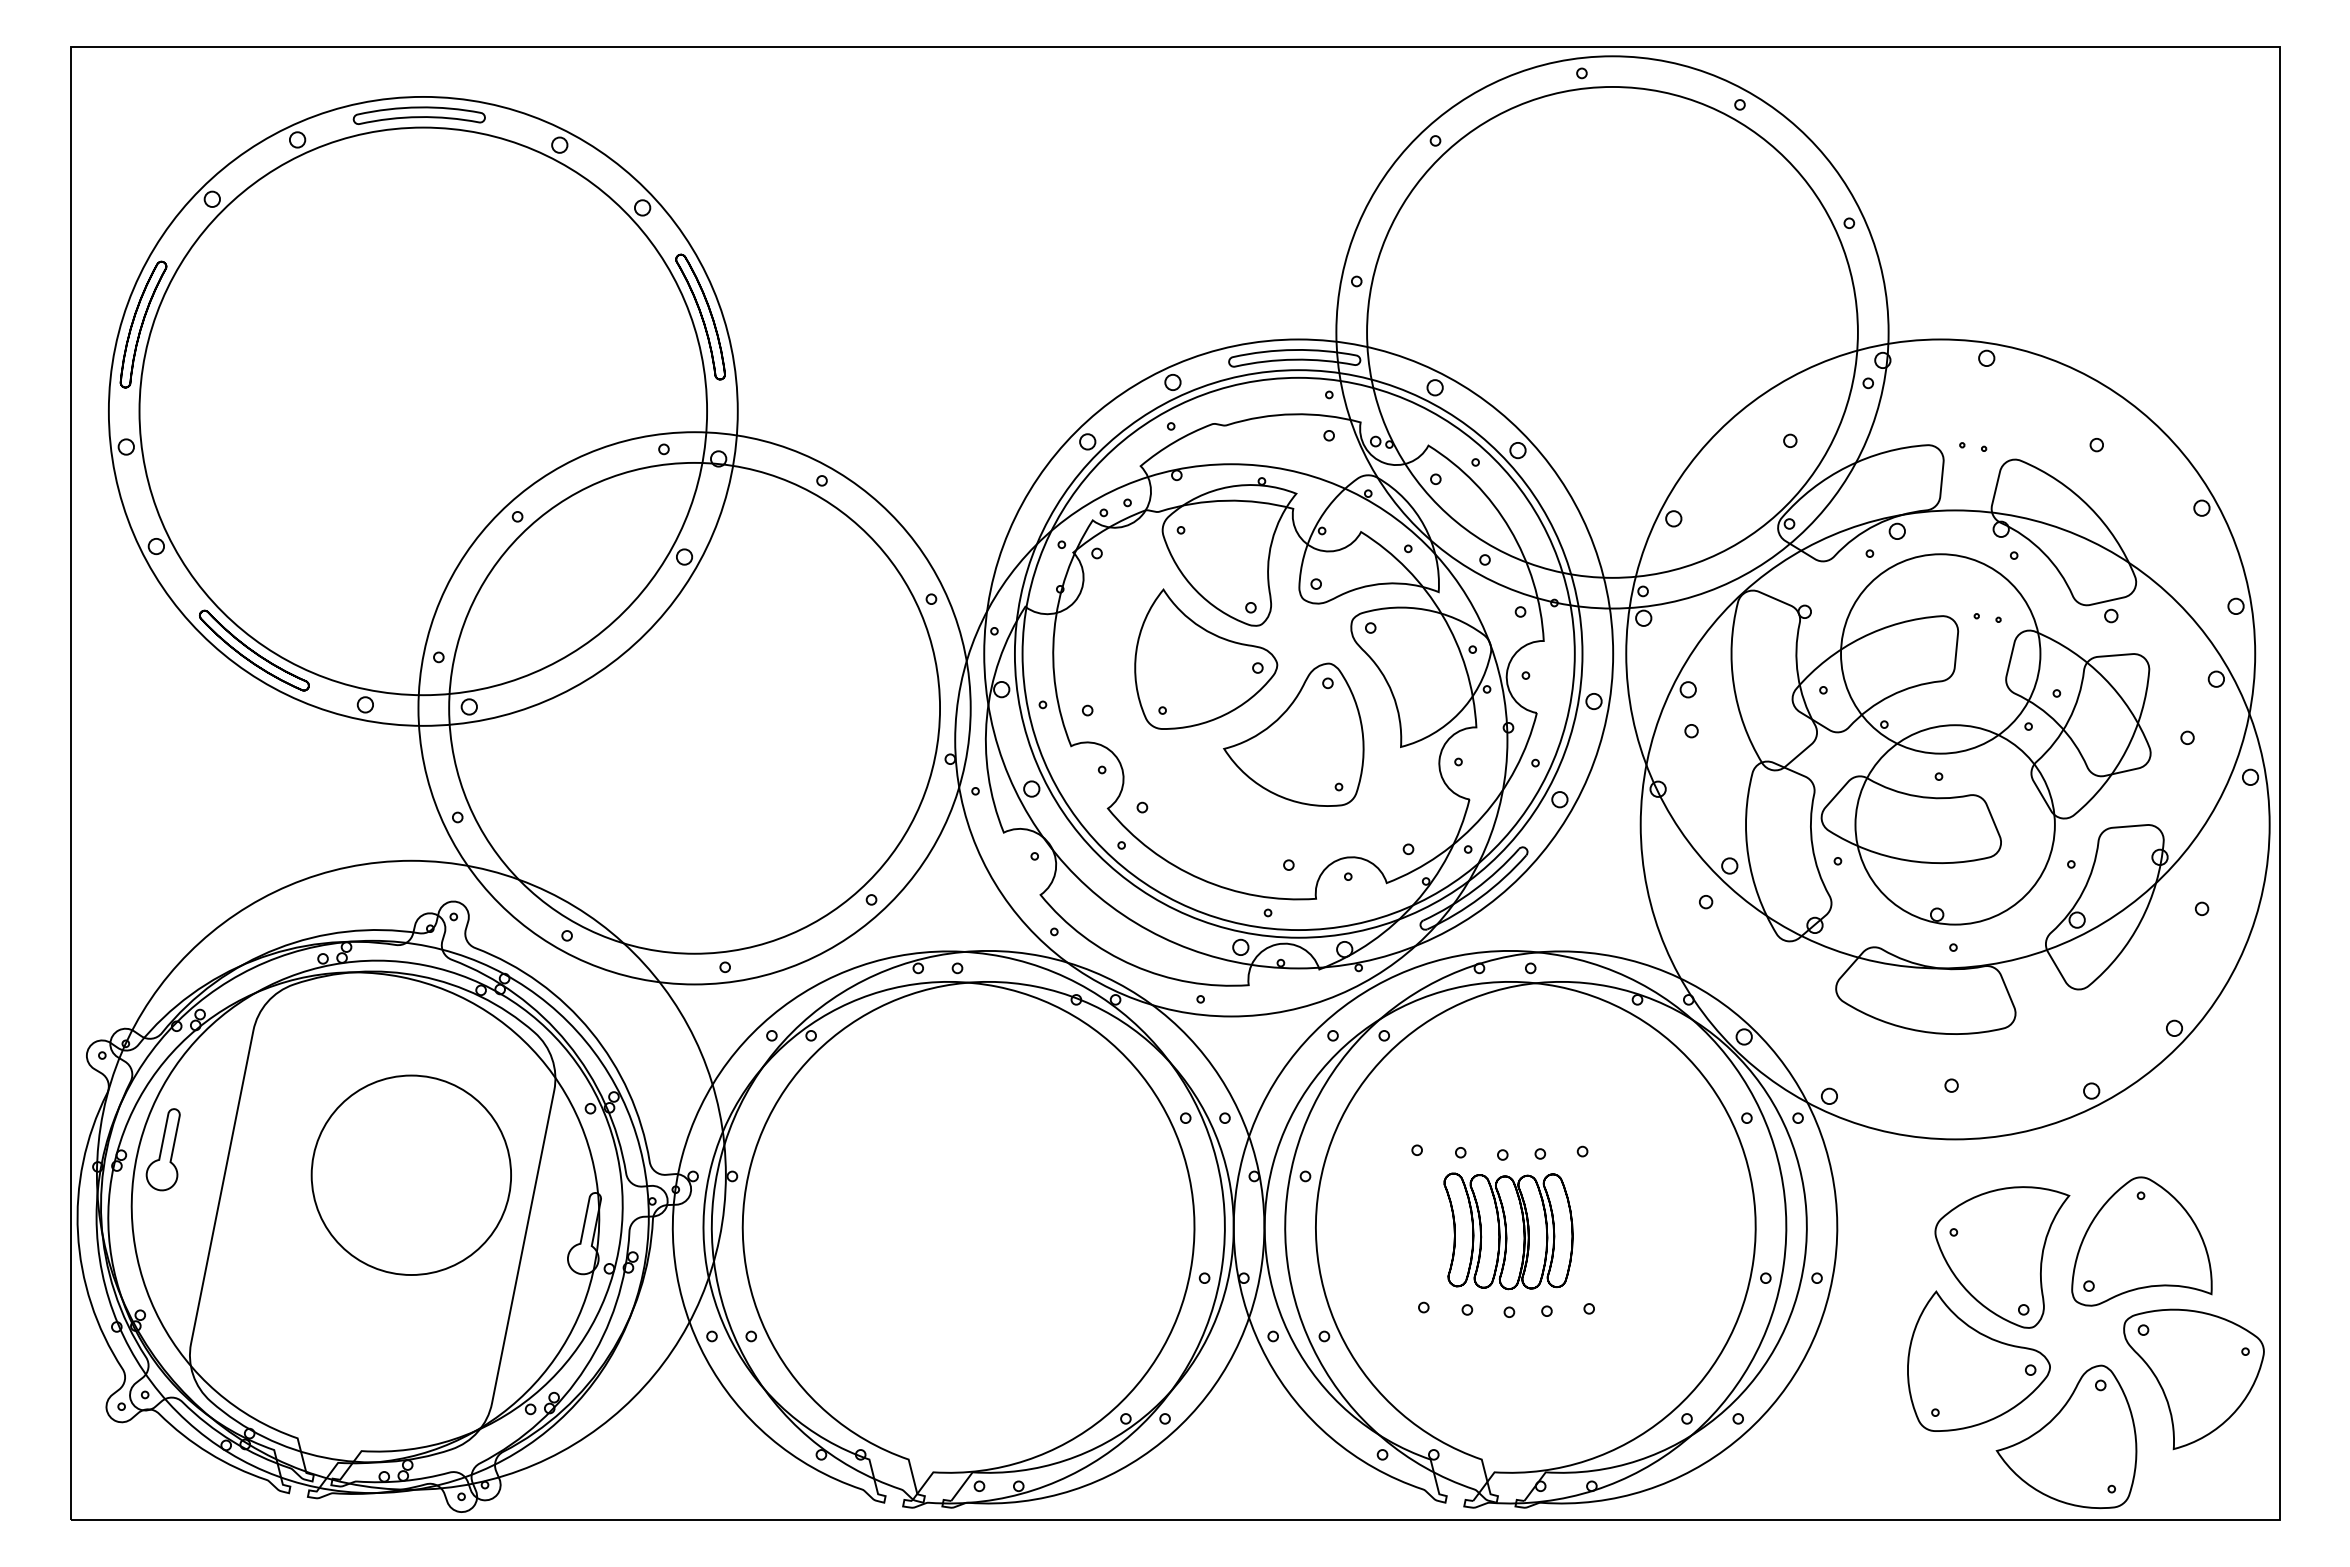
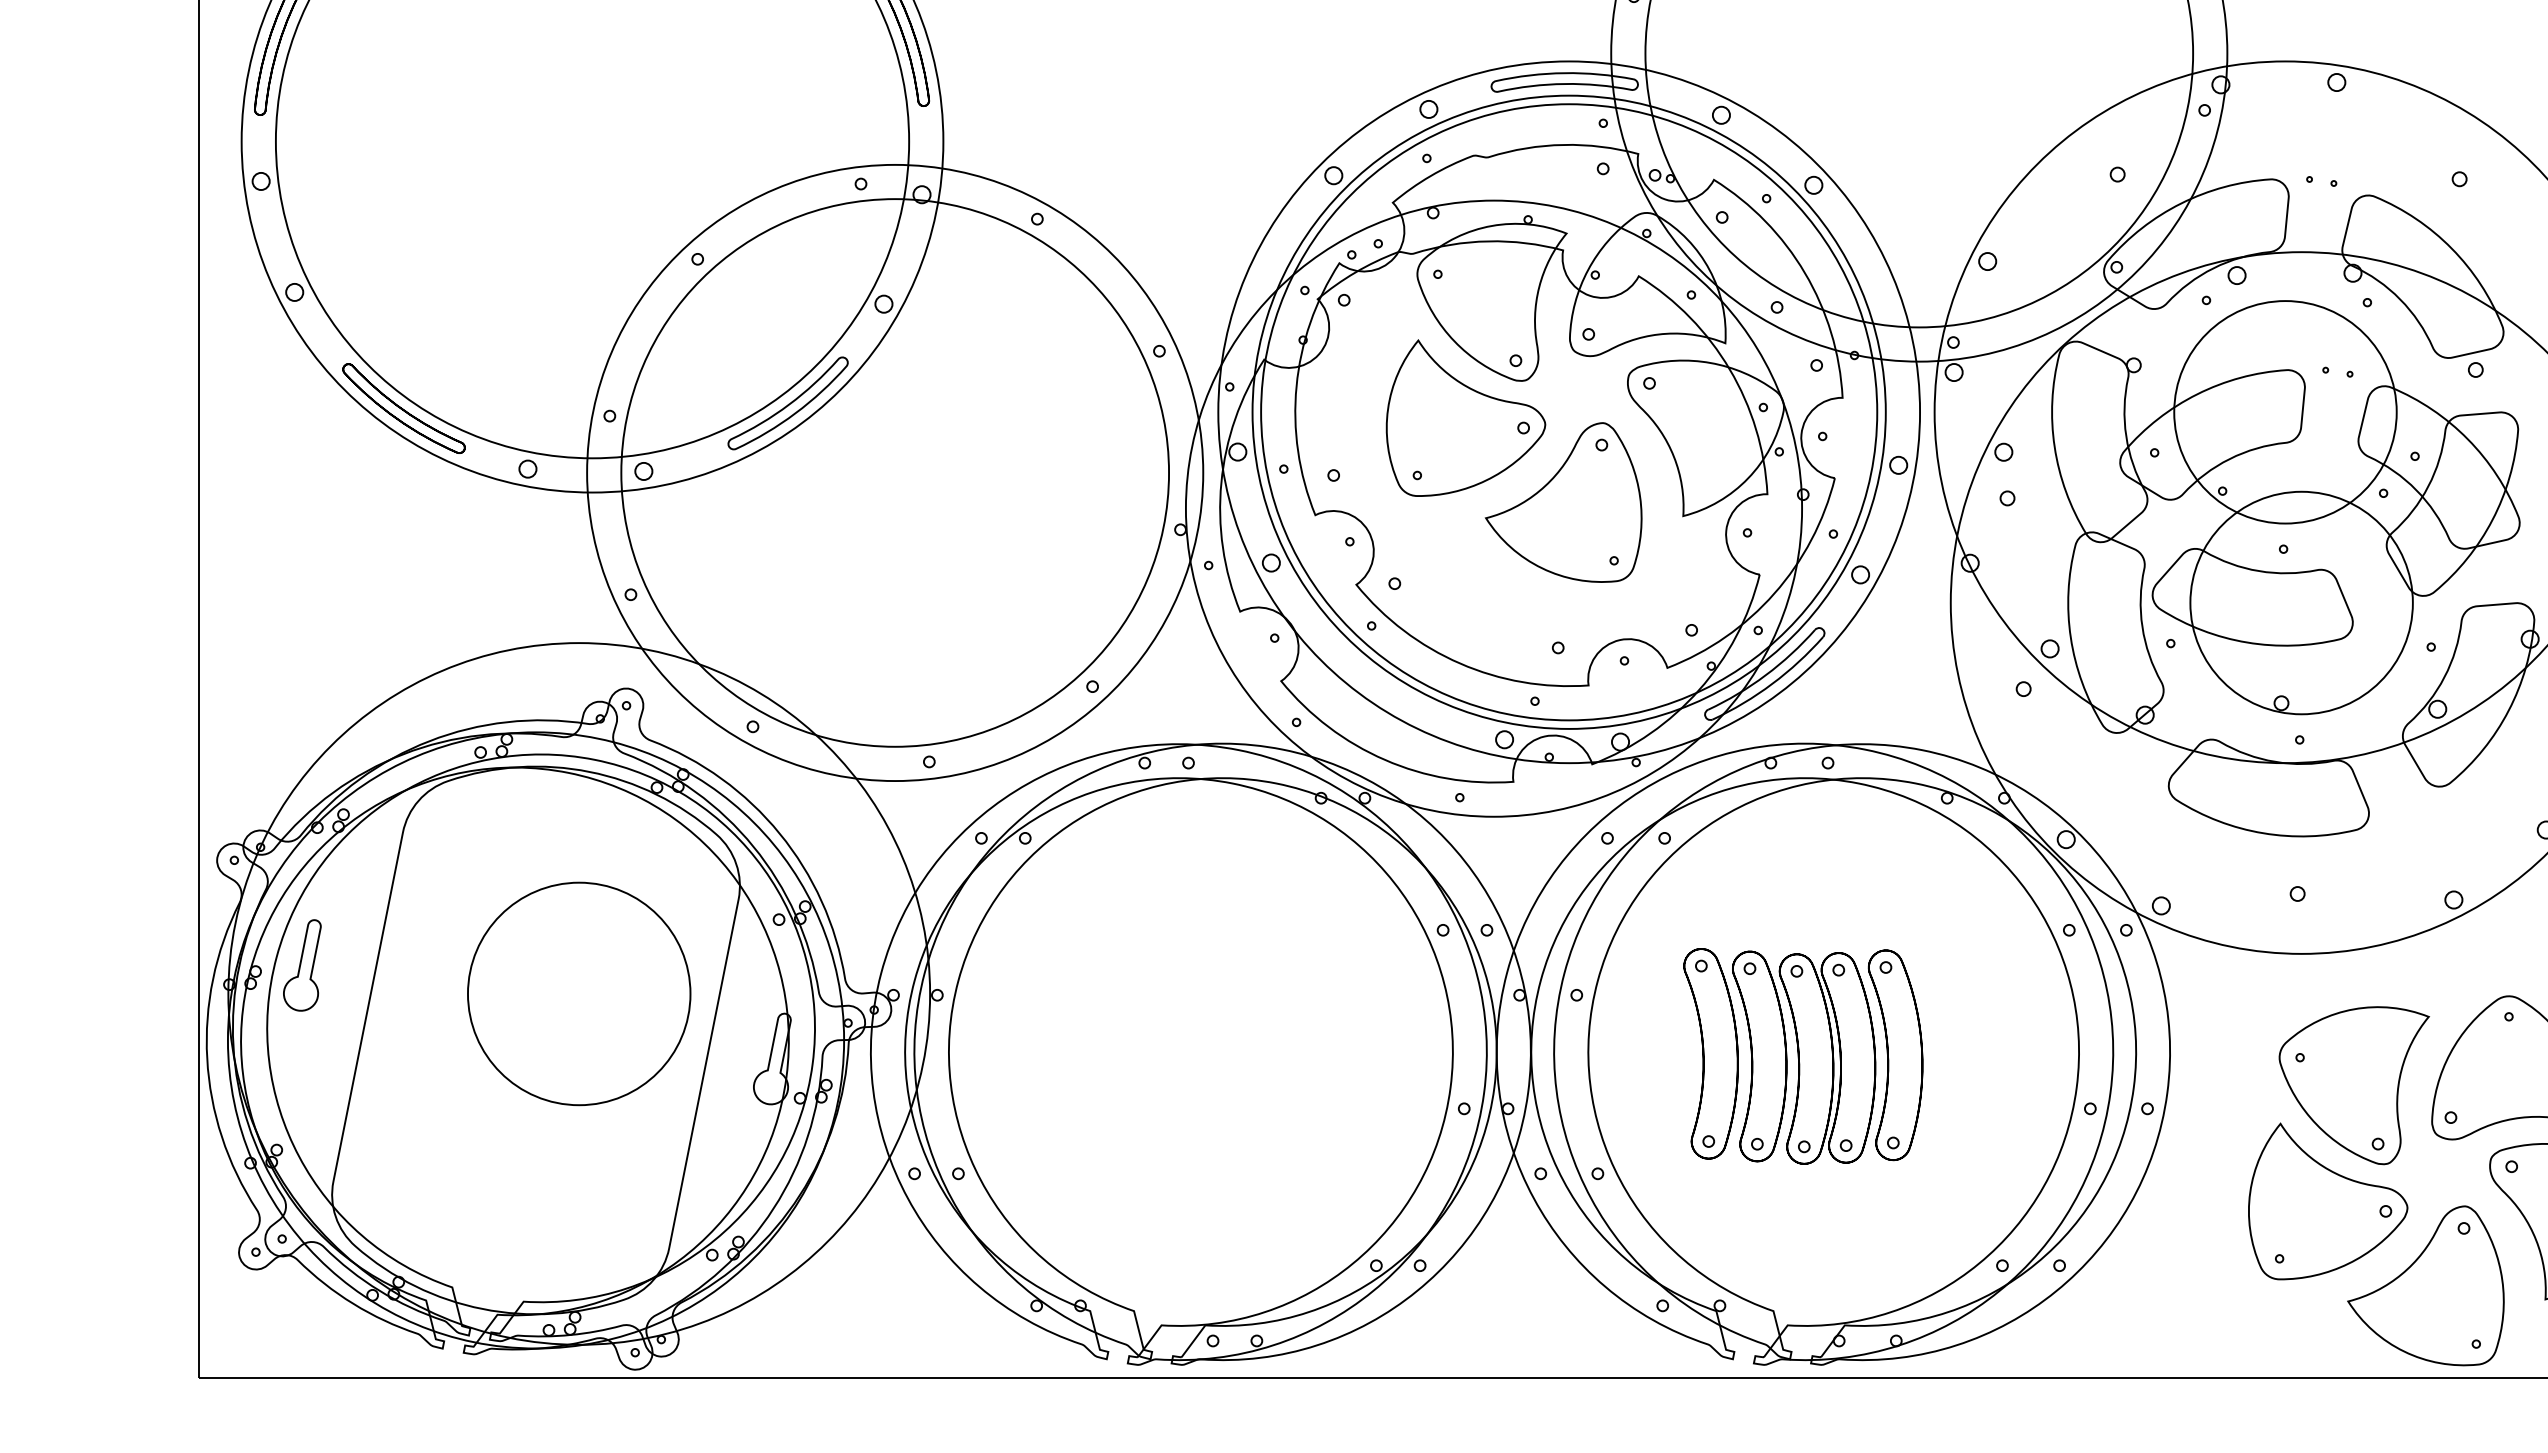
part: (598, 645) -> (787, 402), added
part: (1508, 1231) -> (1803, 1056), size x1.67

